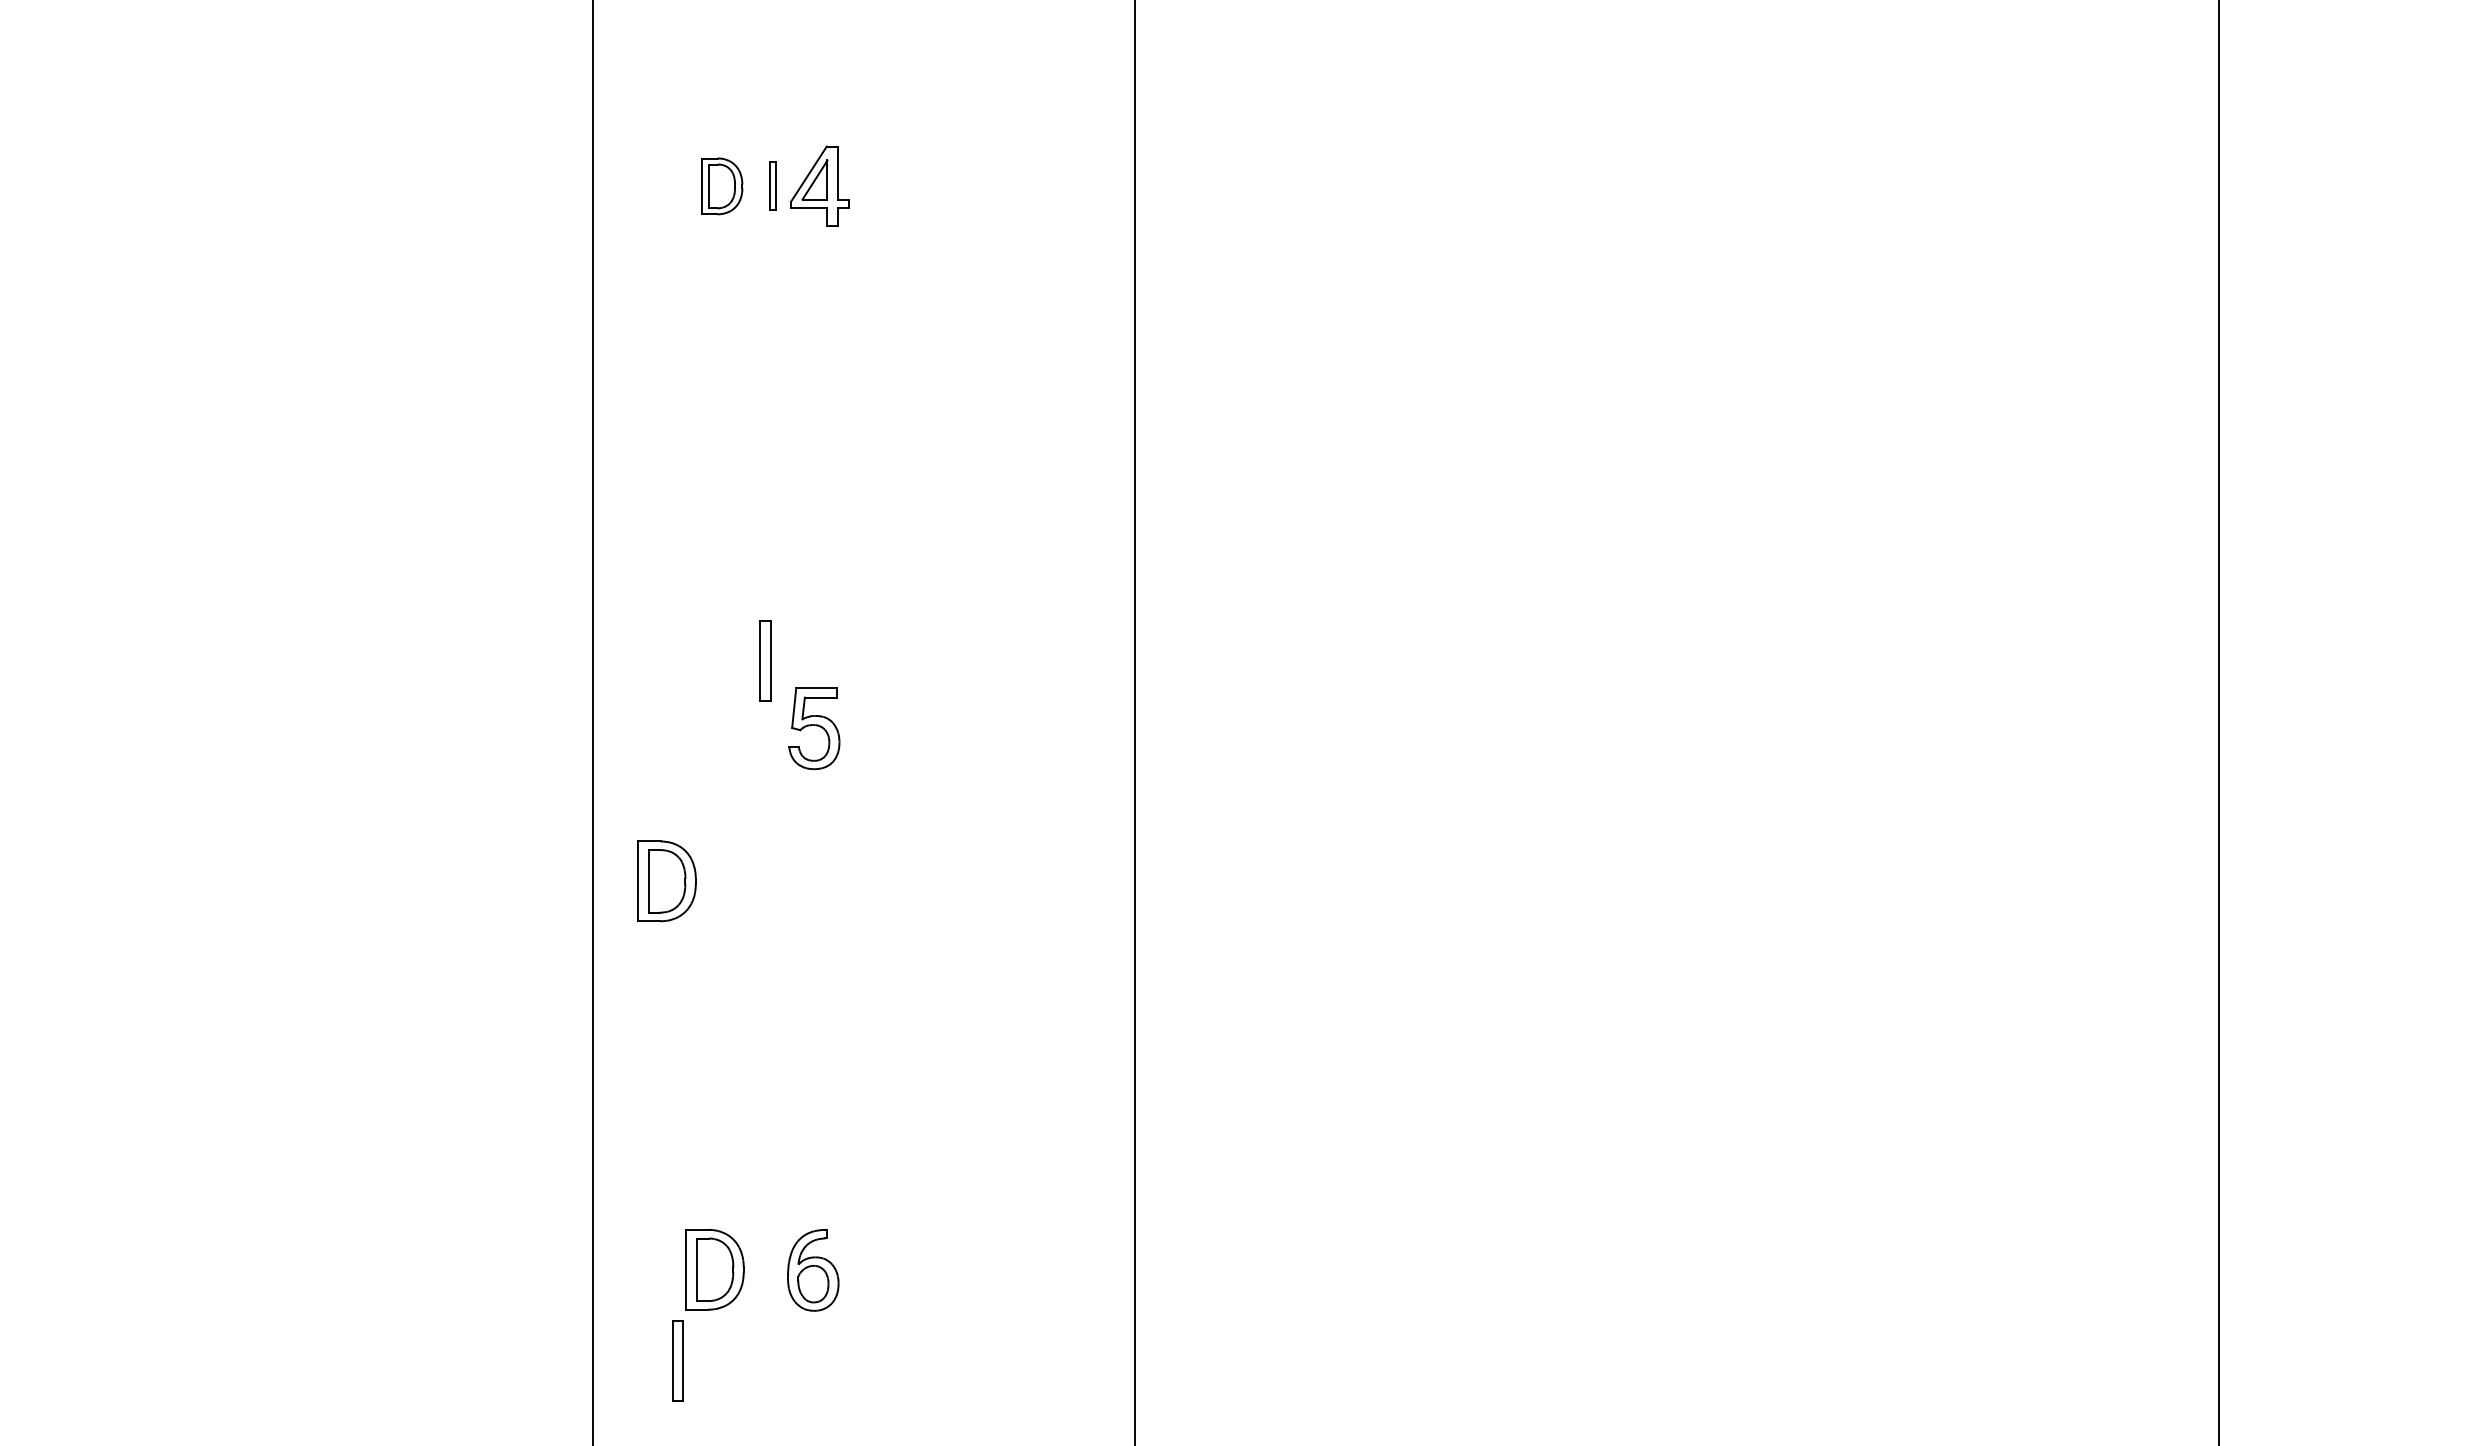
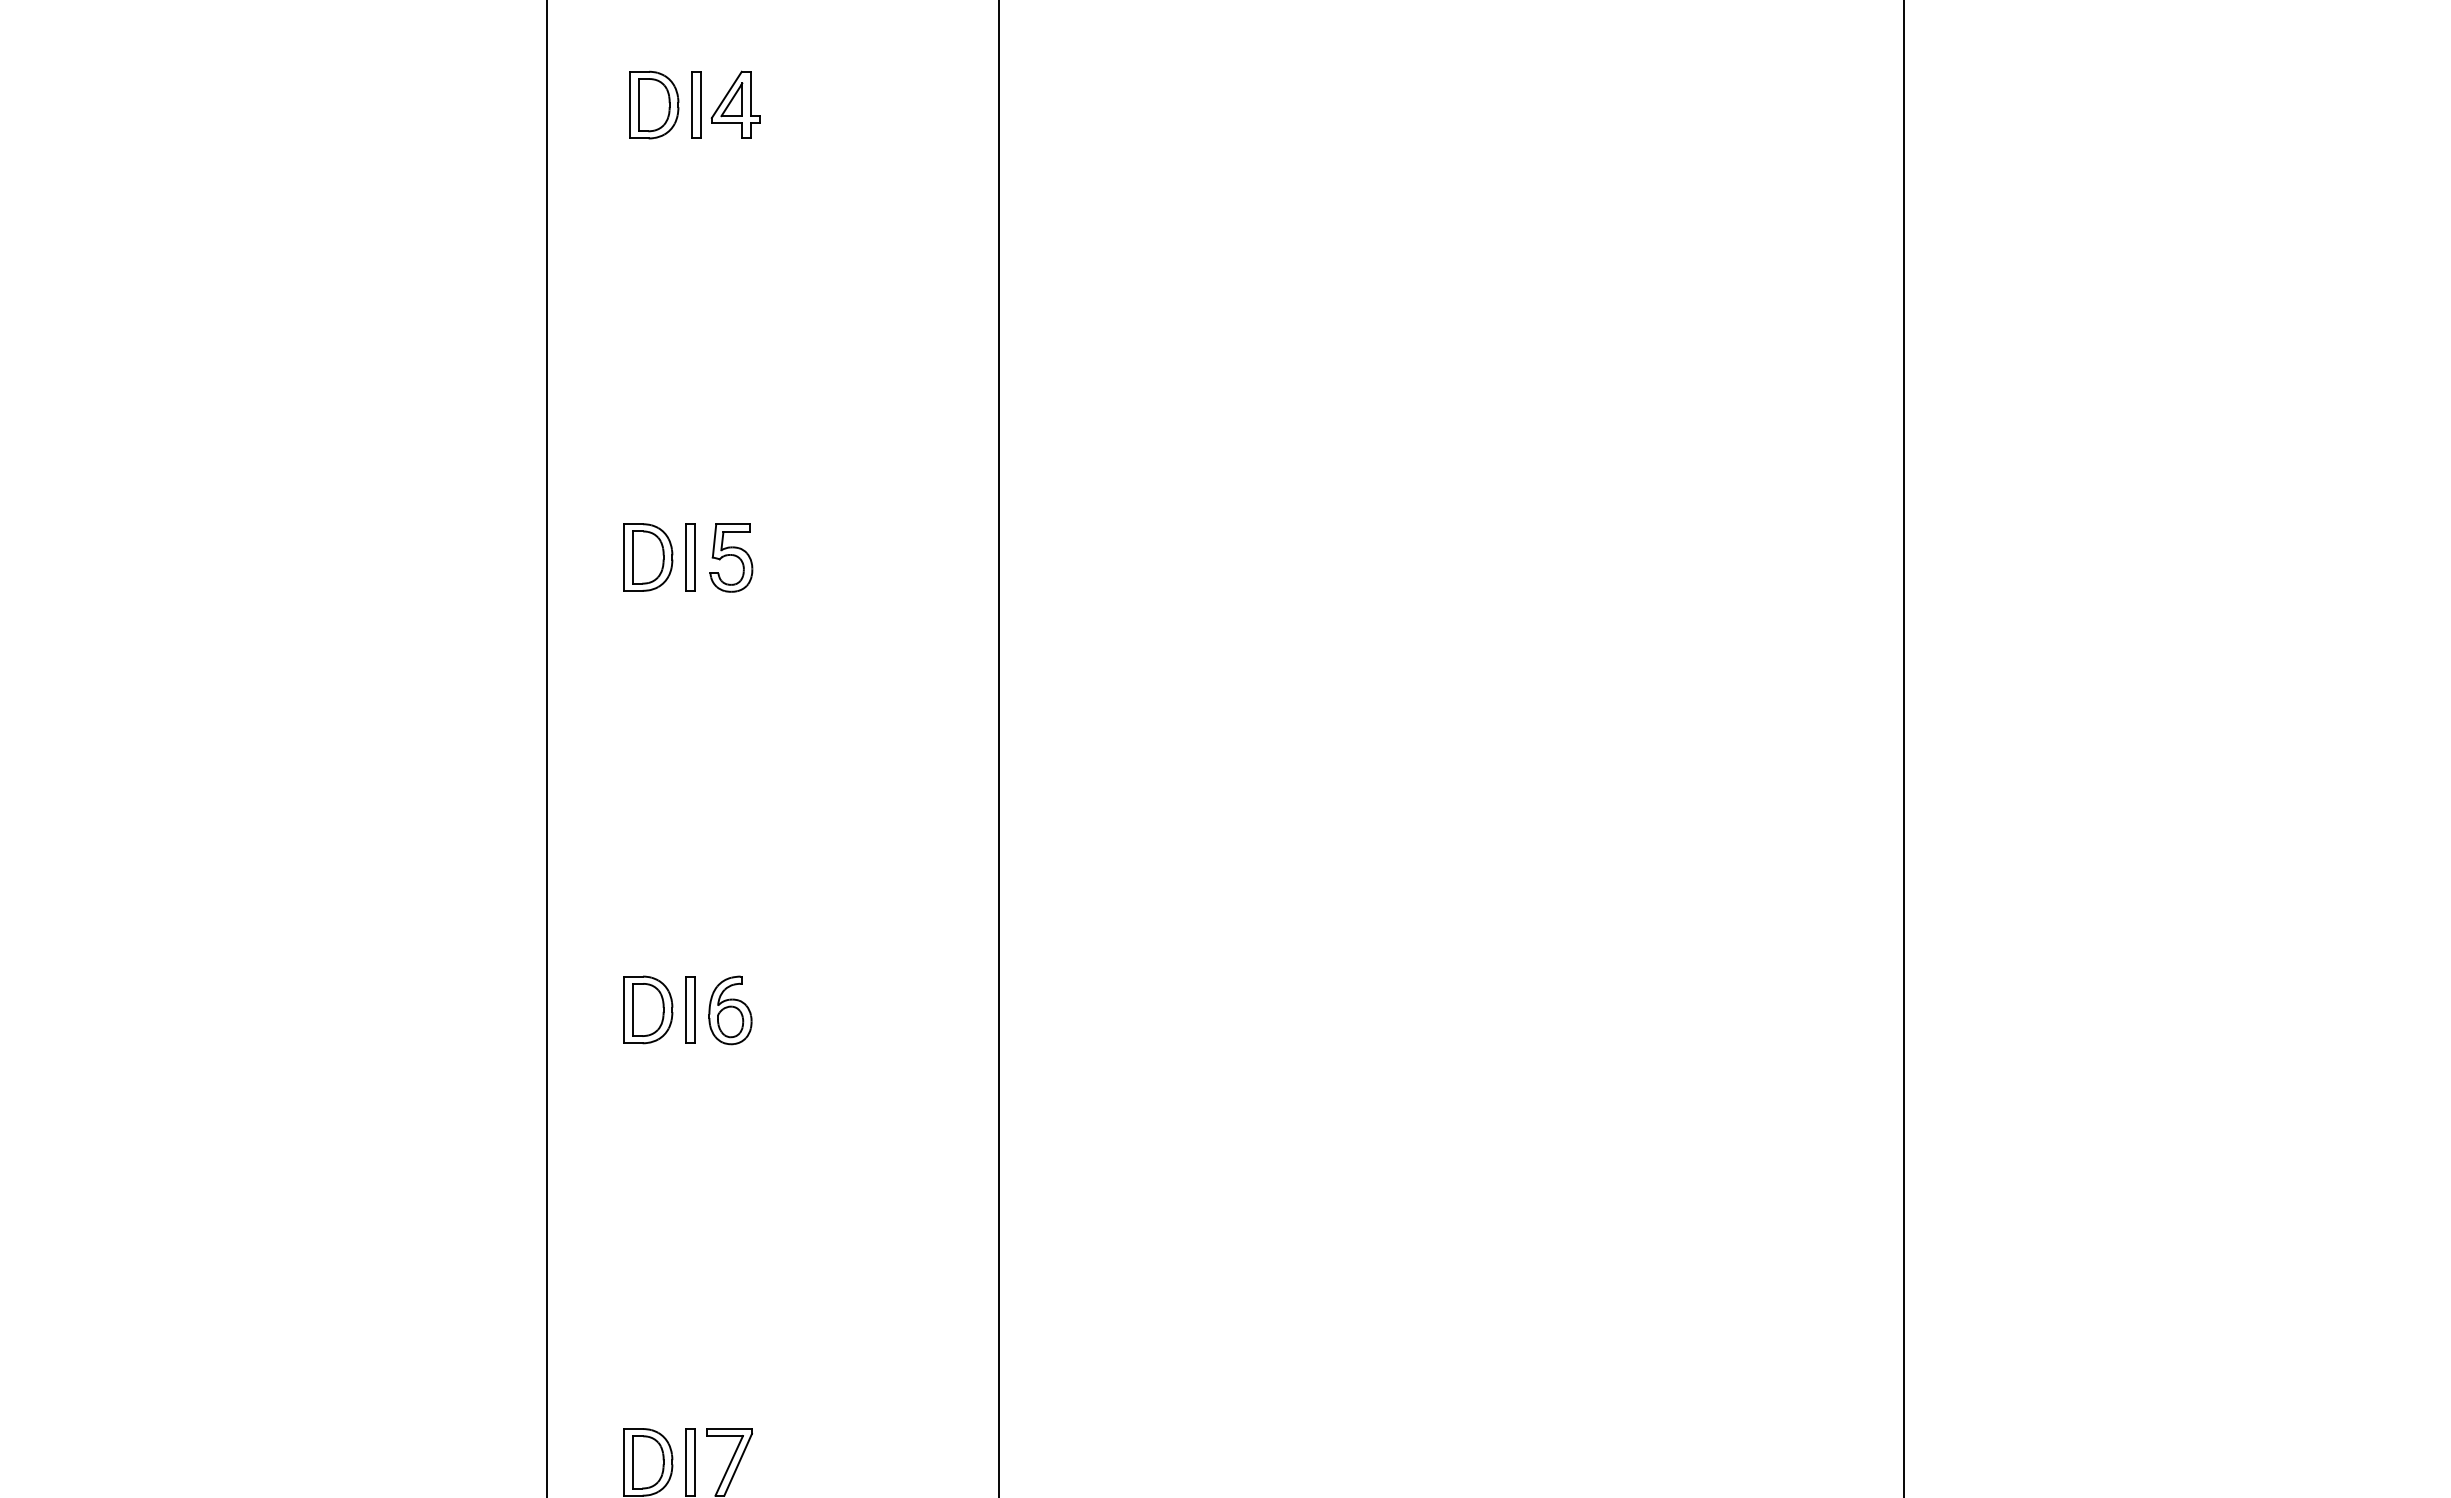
part: (722, 185) -> (654, 104), size x1.43
part: (772, 185) -> (696, 104), size x1.67
part: (765, 661) -> (690, 557), moved
part: (667, 881) -> (648, 557), moved
part: (678, 1360) -> (690, 1009), moved

